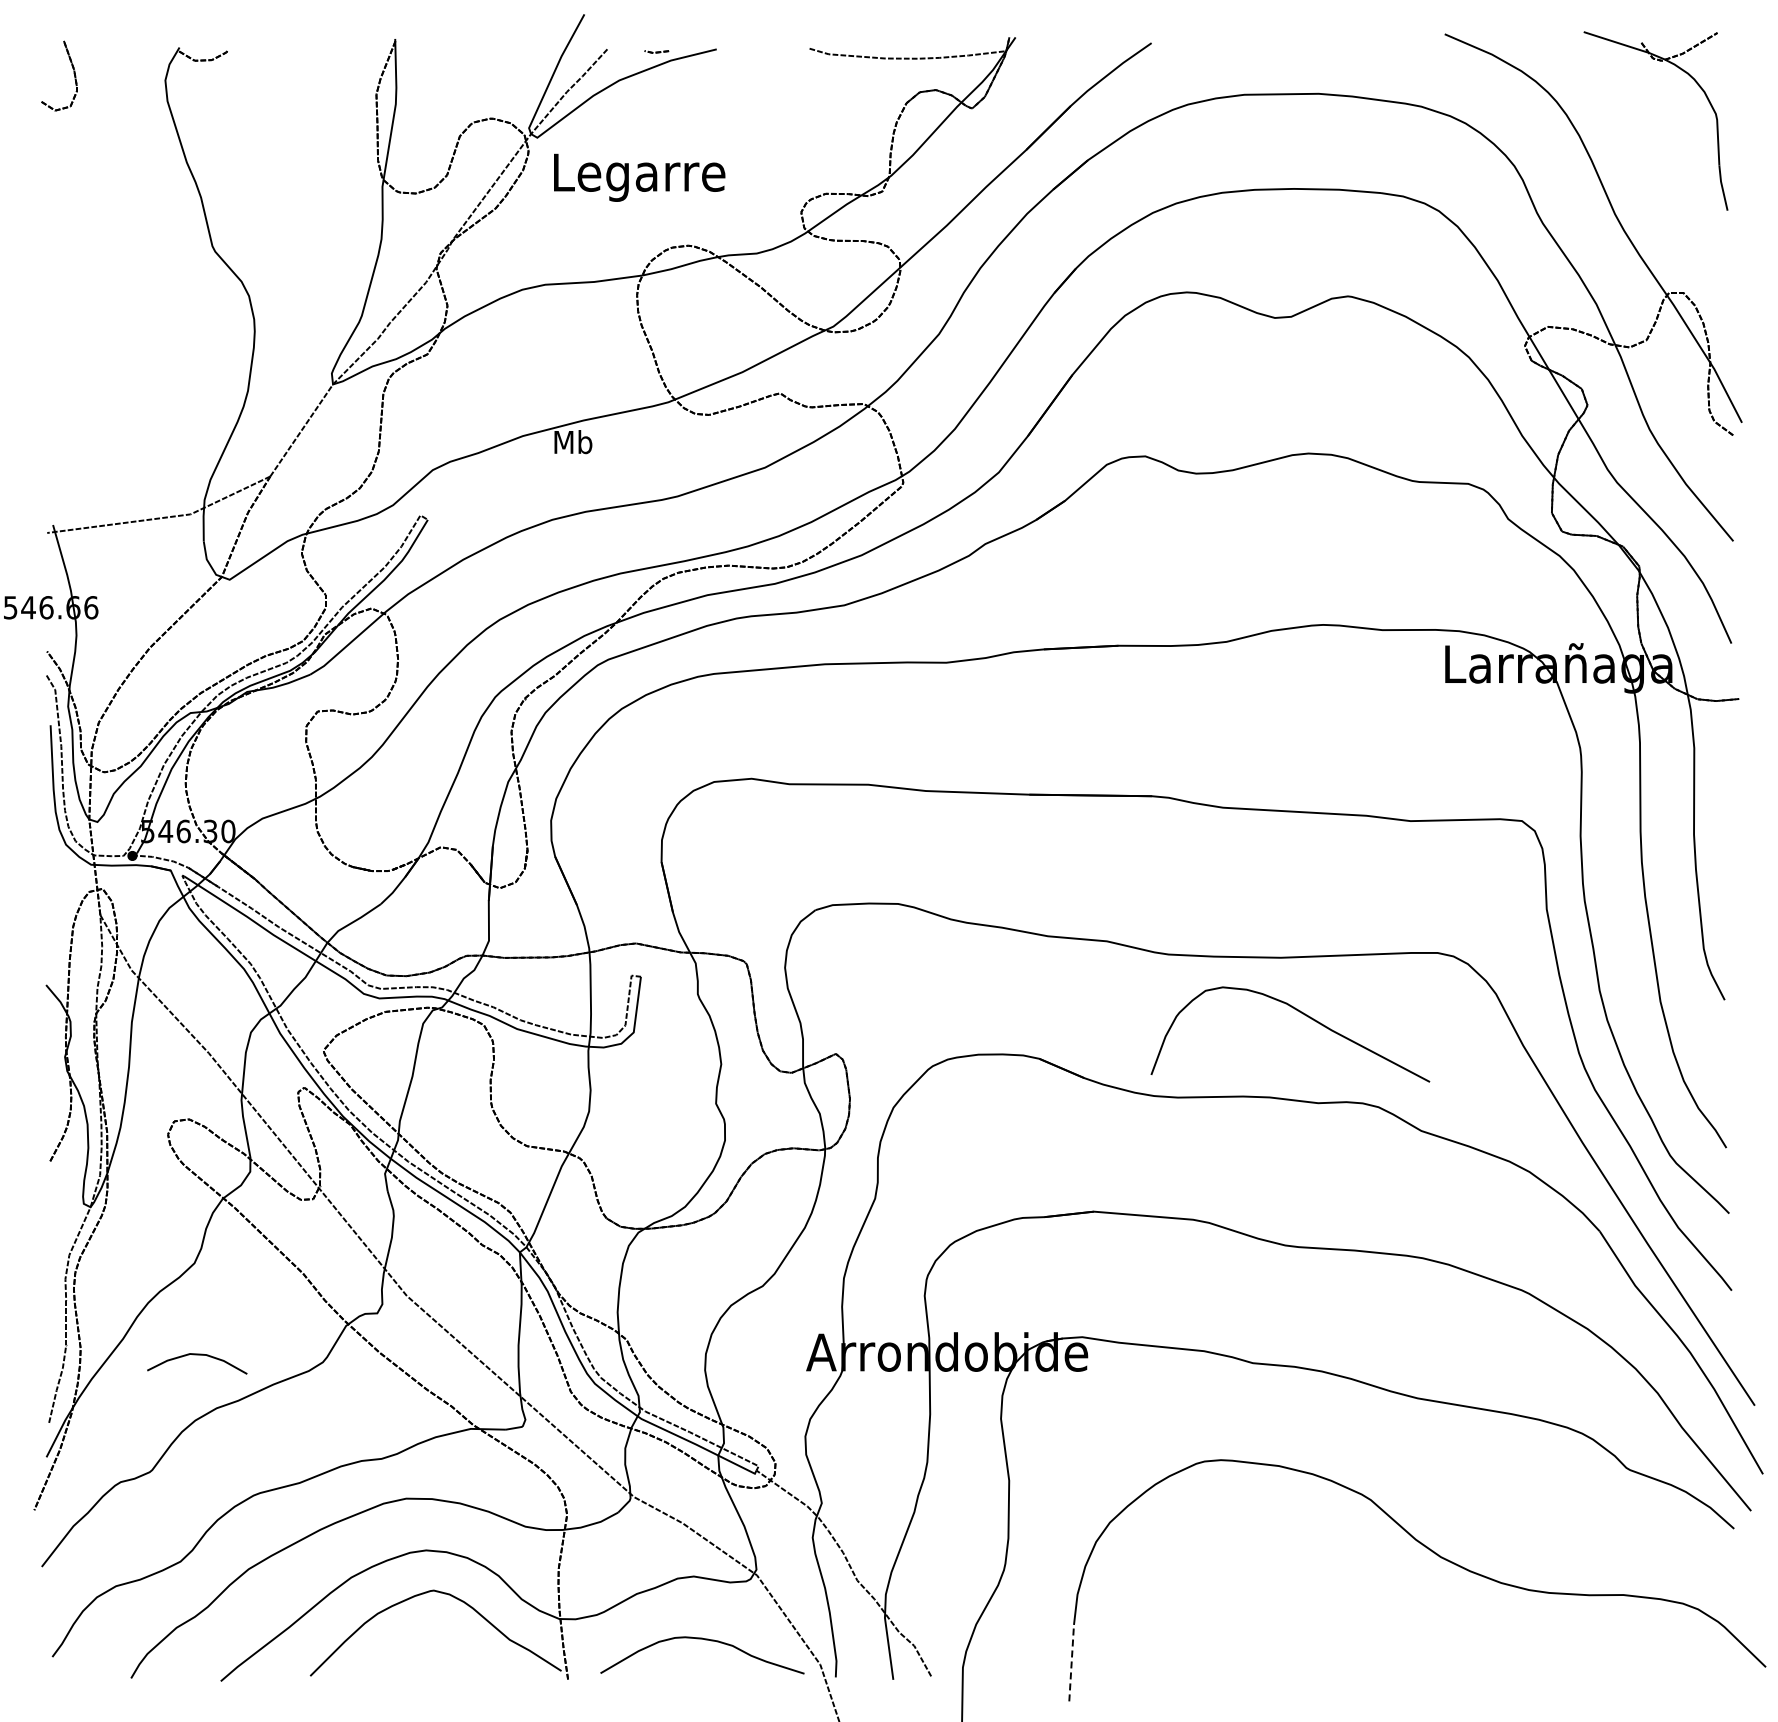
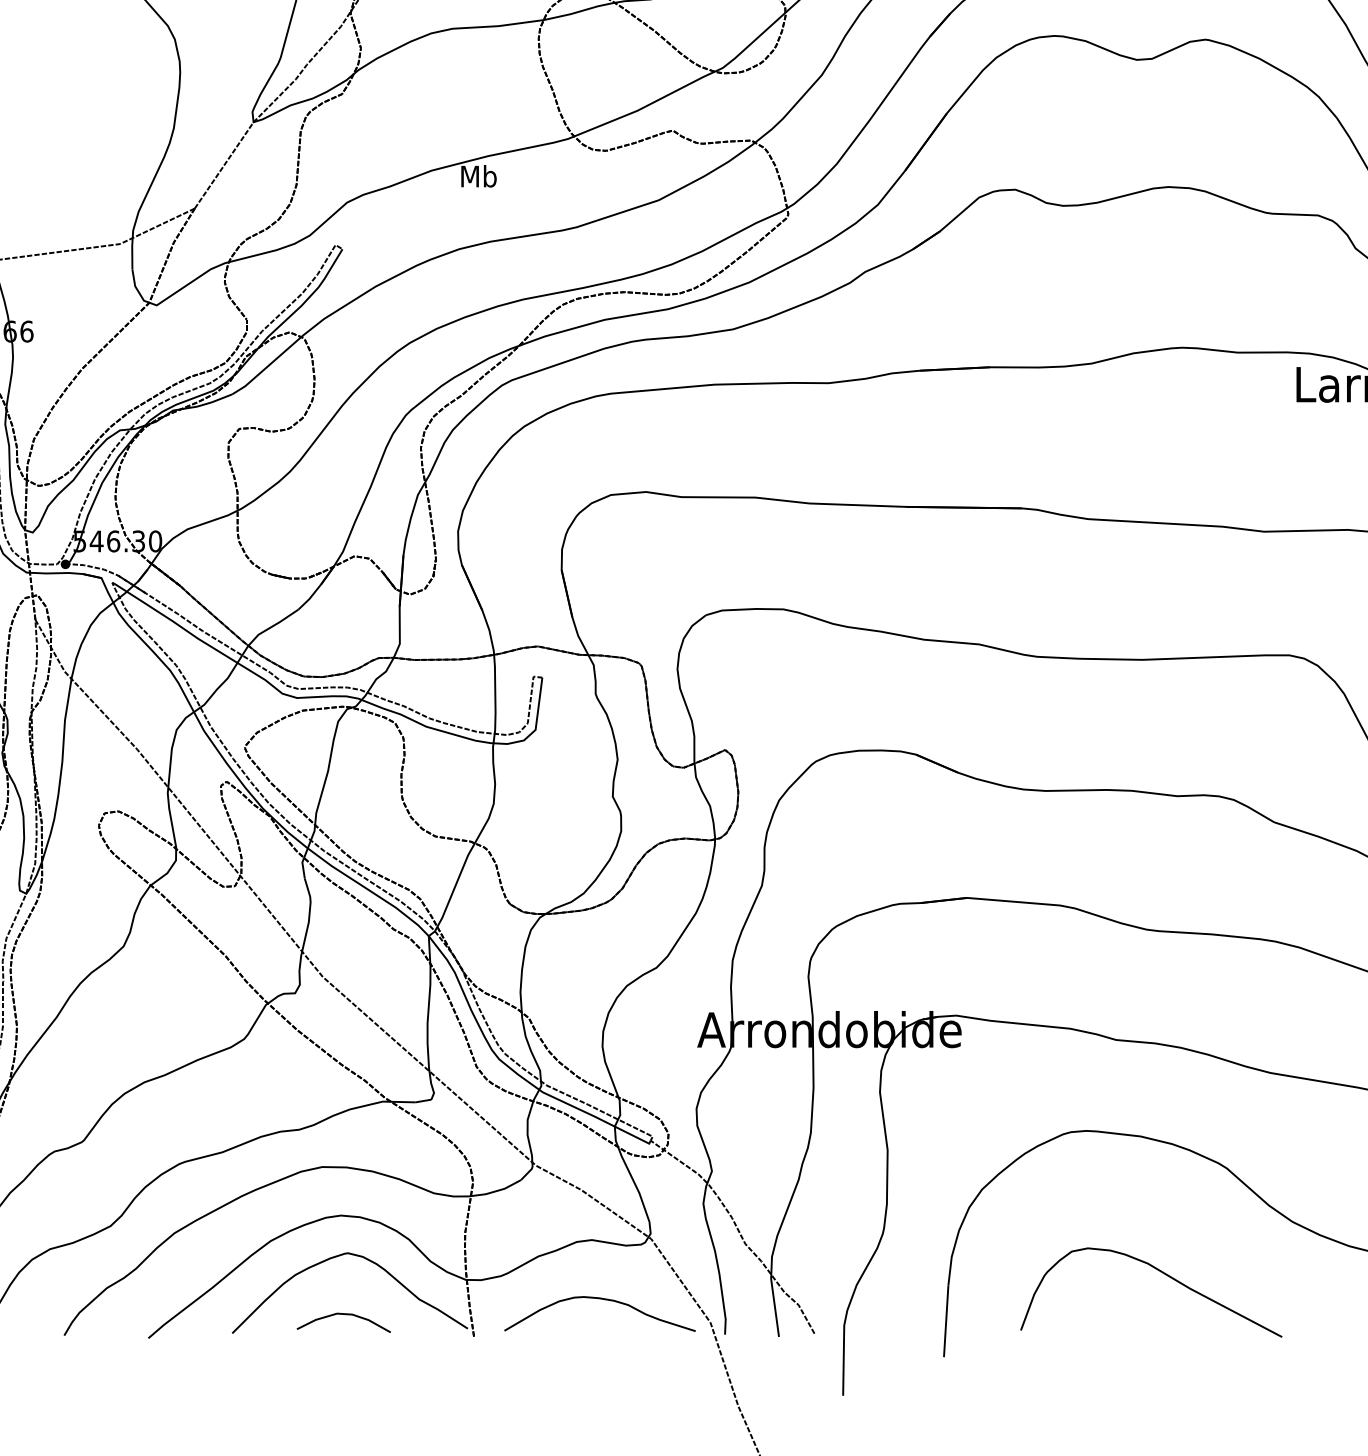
curve: (1302, 1014) -> (1162, 1273), moved
curve: (197, 1355) -> (344, 1315), moved
line: (1071, 1662) -> (946, 1320), dashed -> solid

